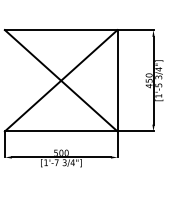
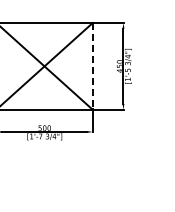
line: (117, 80) -> (92, 66), solid -> dashed

